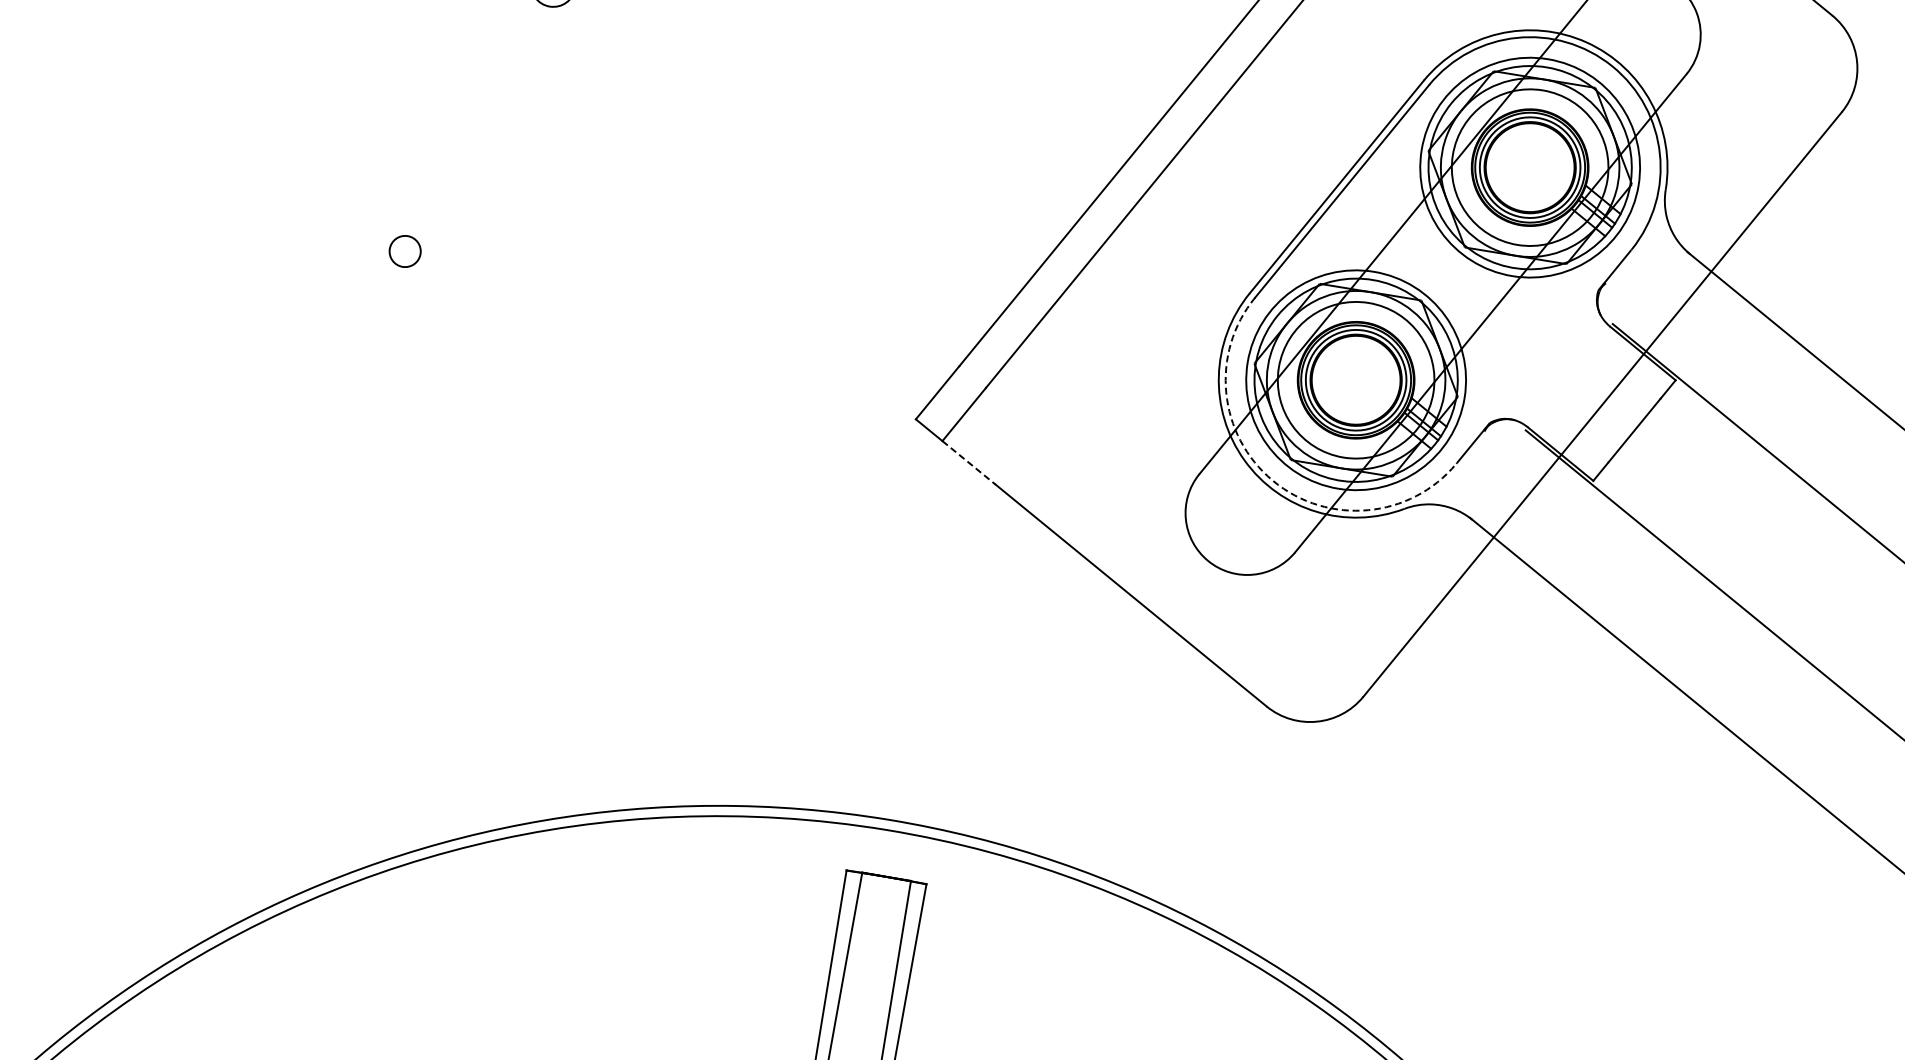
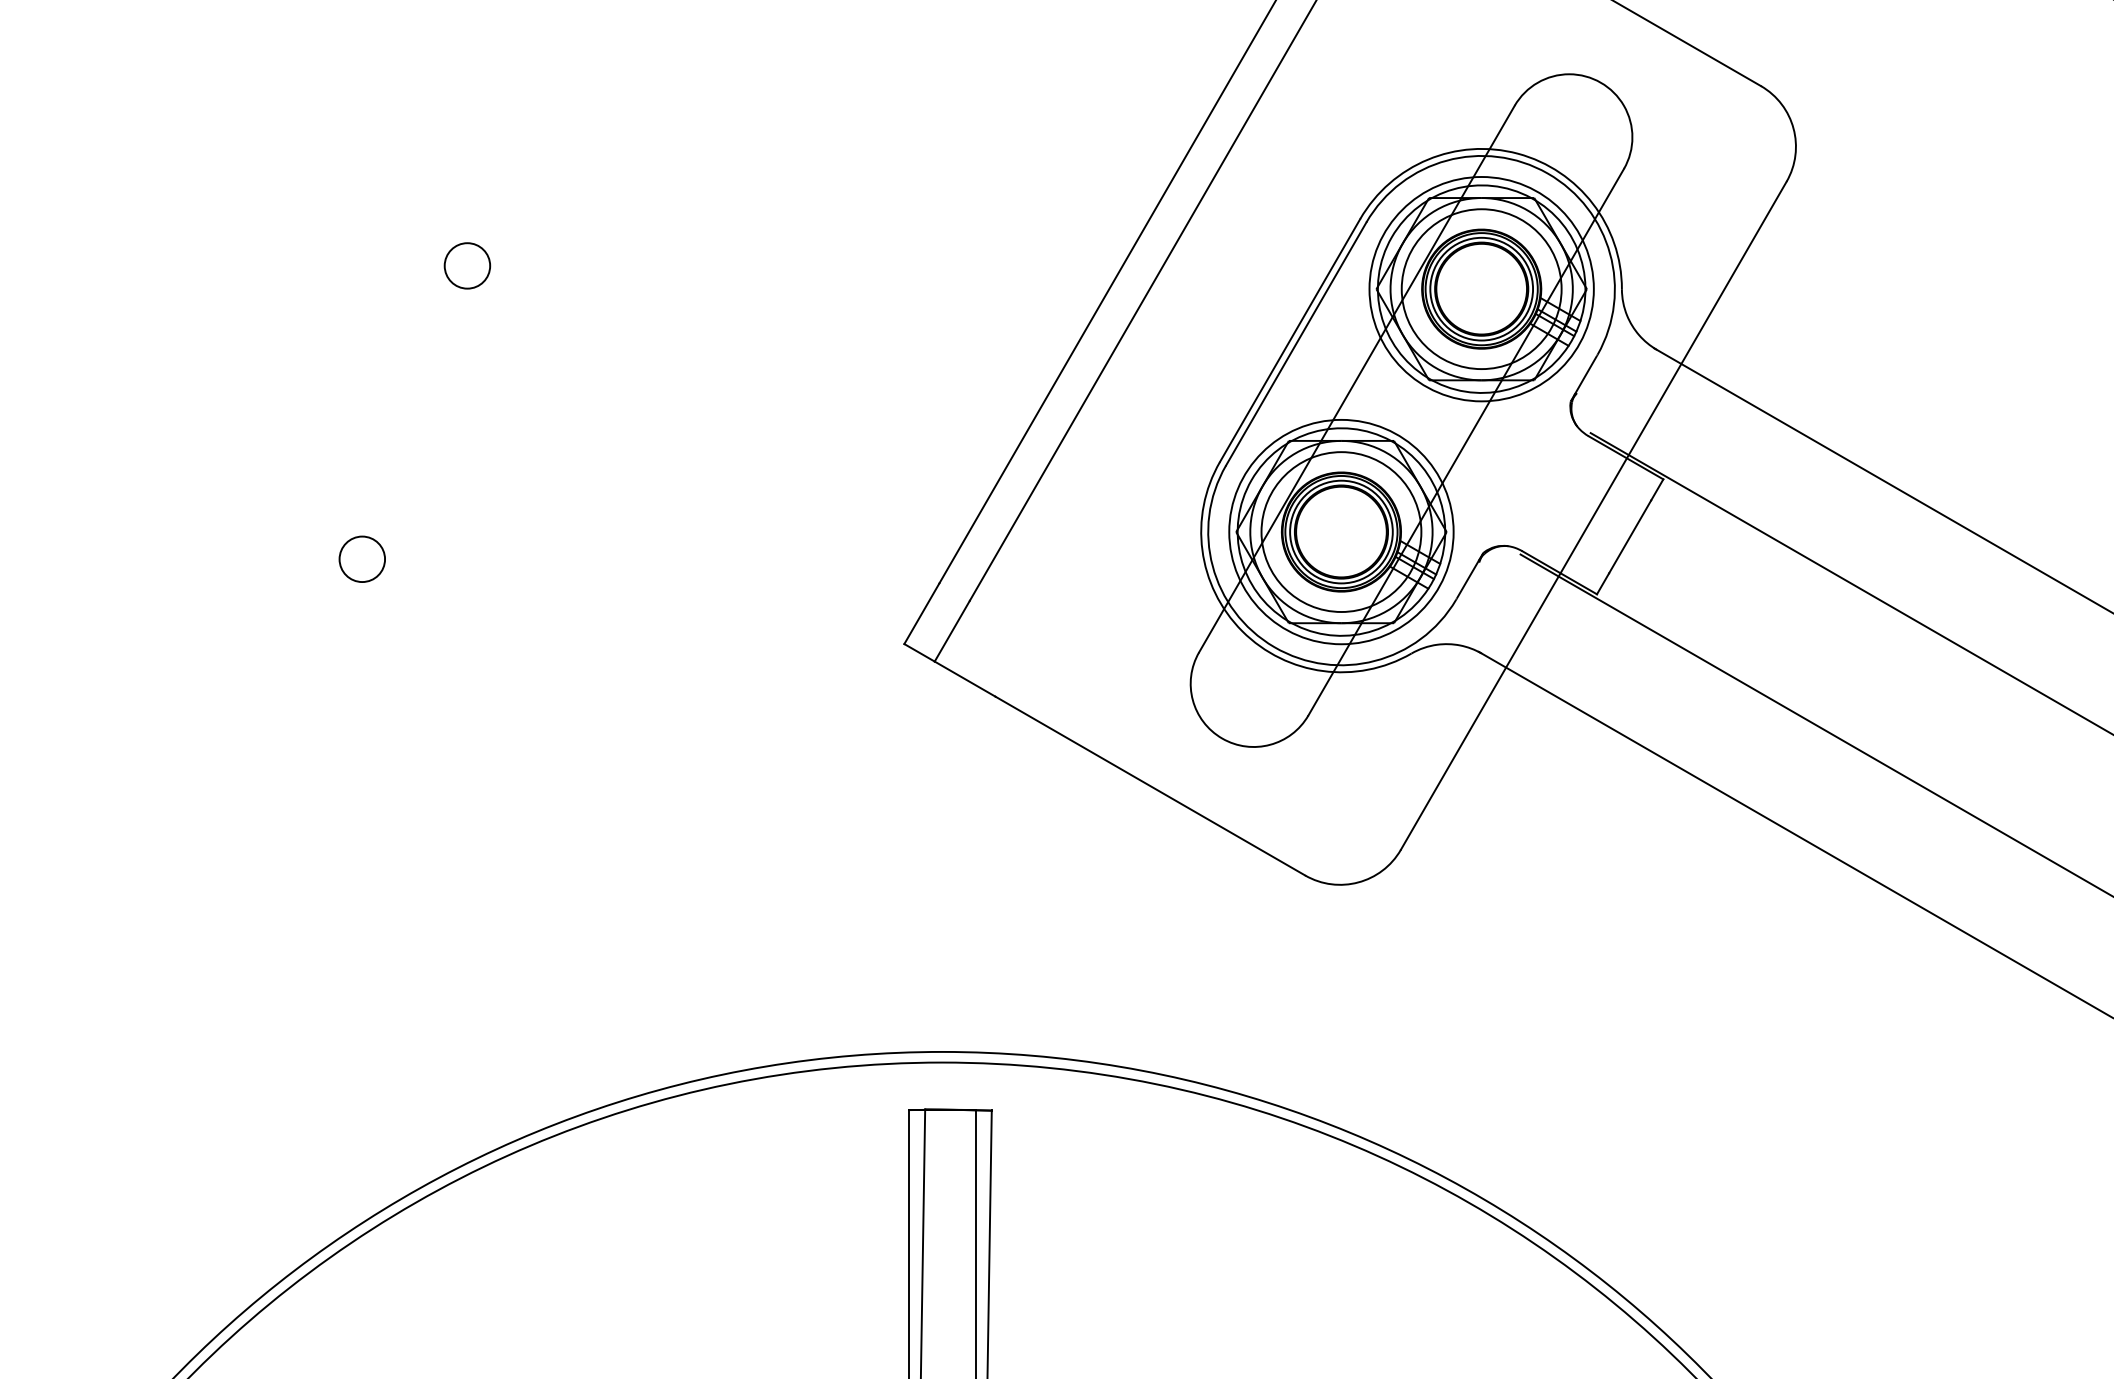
circle: (404, 250) -> (361, 558), size x1.43
line: (969, 463) -> (965, 679), dashed -> solid
arc: (1273, 481) -> (1274, 647), dashed -> solid

